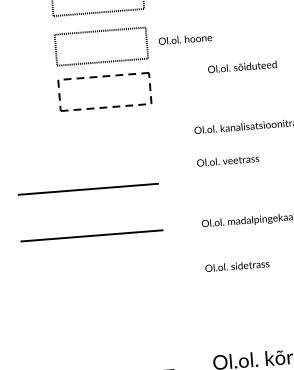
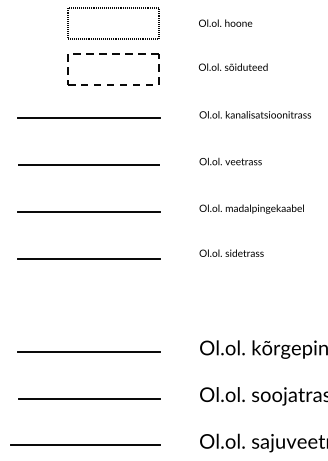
text: (185, 38) -> (225, 22), moved
text: (241, 66) -> (232, 66), moved
line: (84, 142) -> (88, 118), added
text: (227, 160) -> (230, 161), moved
line: (95, 282) -> (88, 258), added

